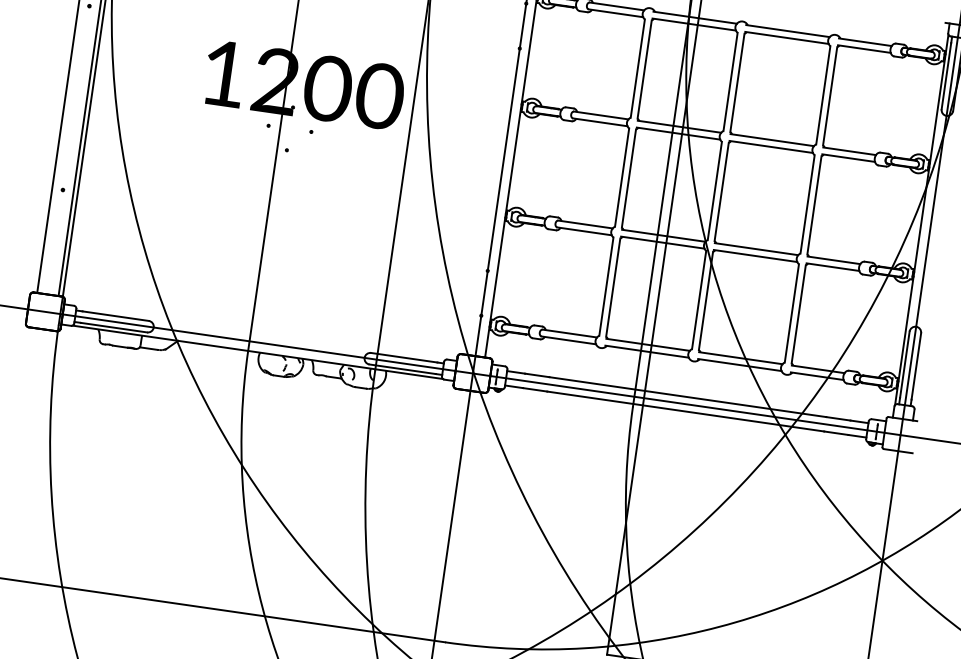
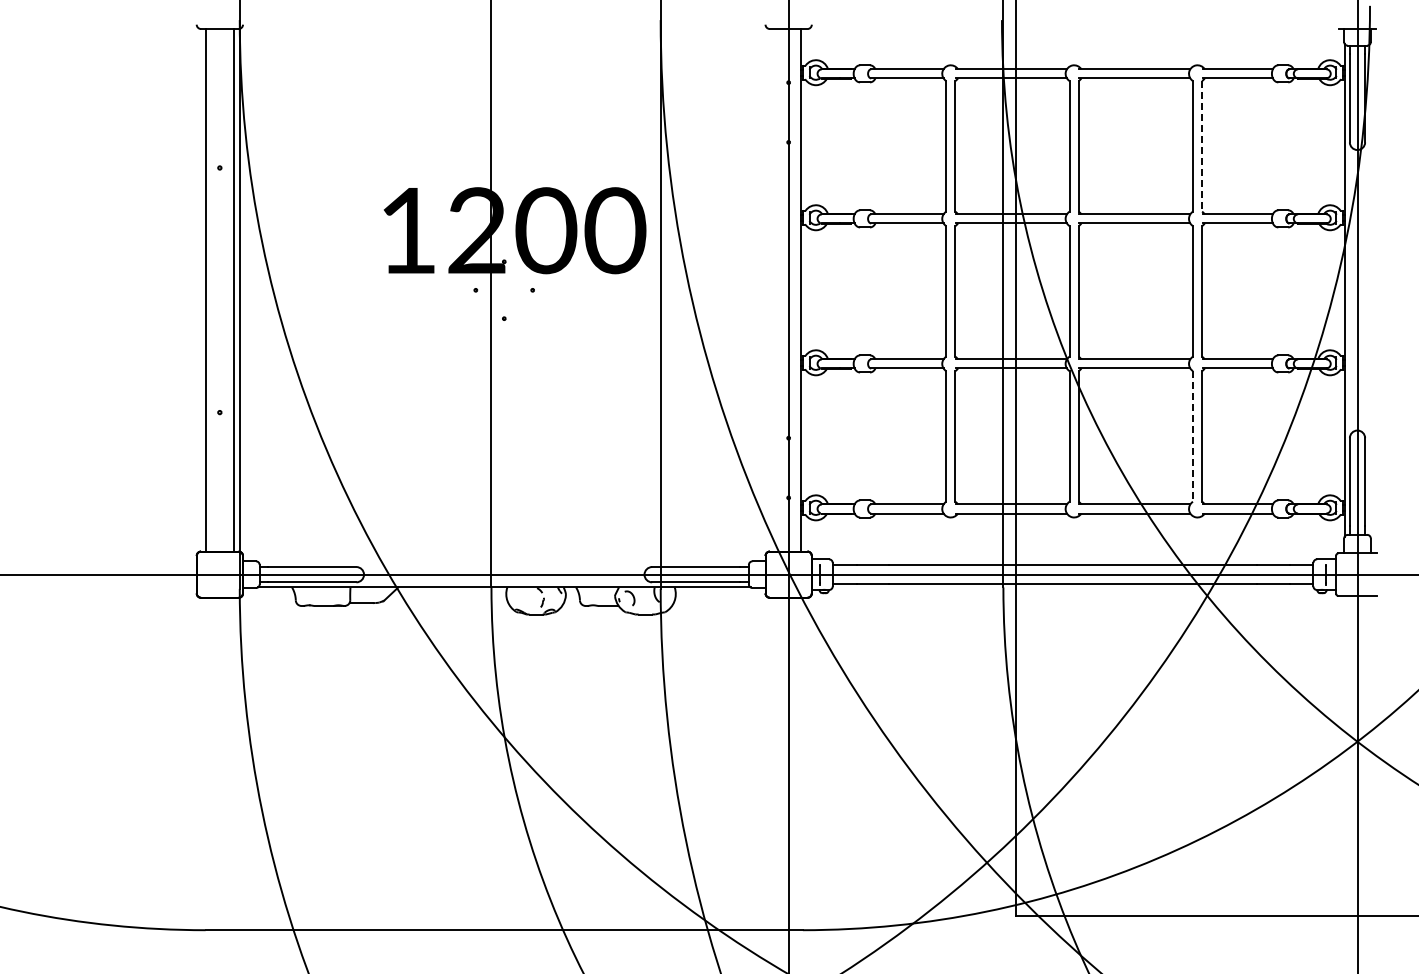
line: (830, 96) -> (1202, 146), solid -> dashed
line: (791, 313) -> (1192, 436), solid -> dashed

